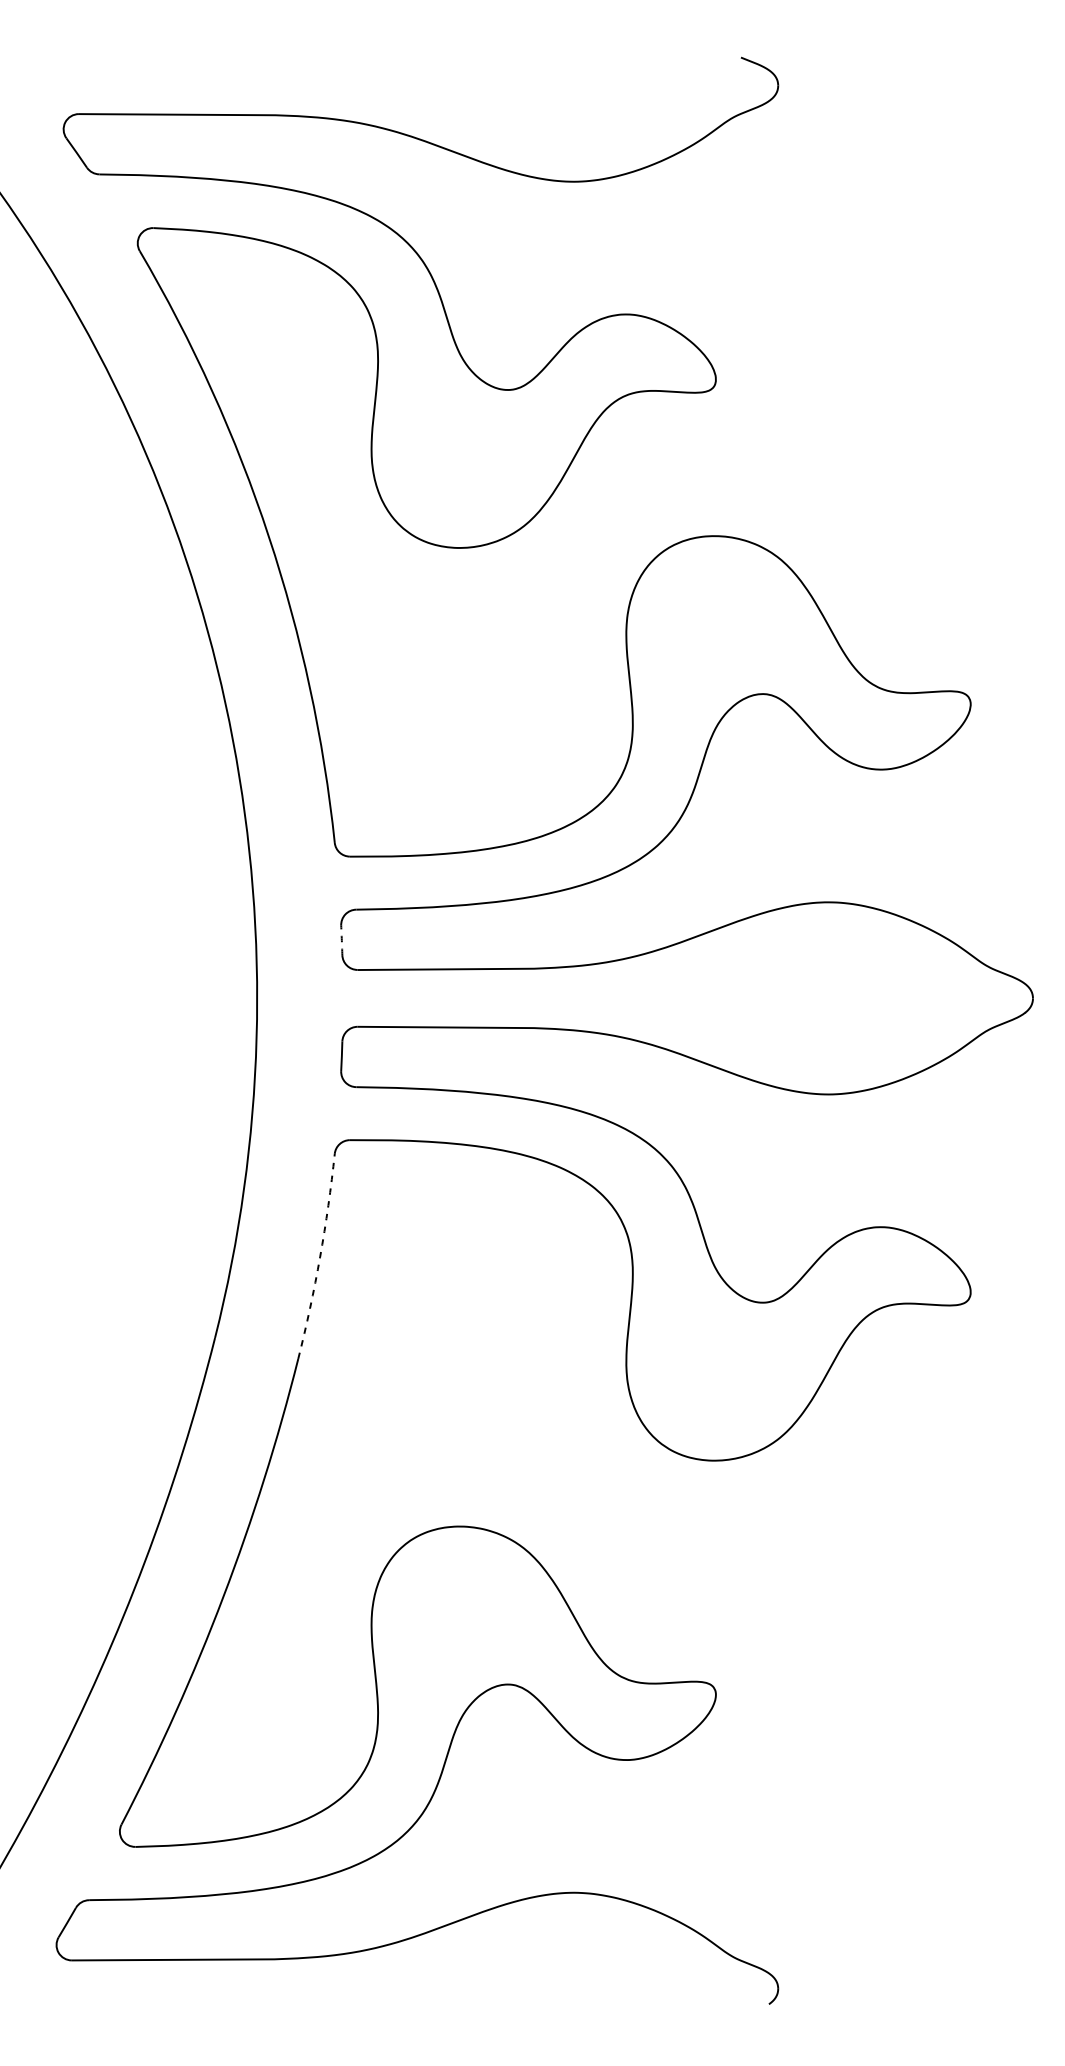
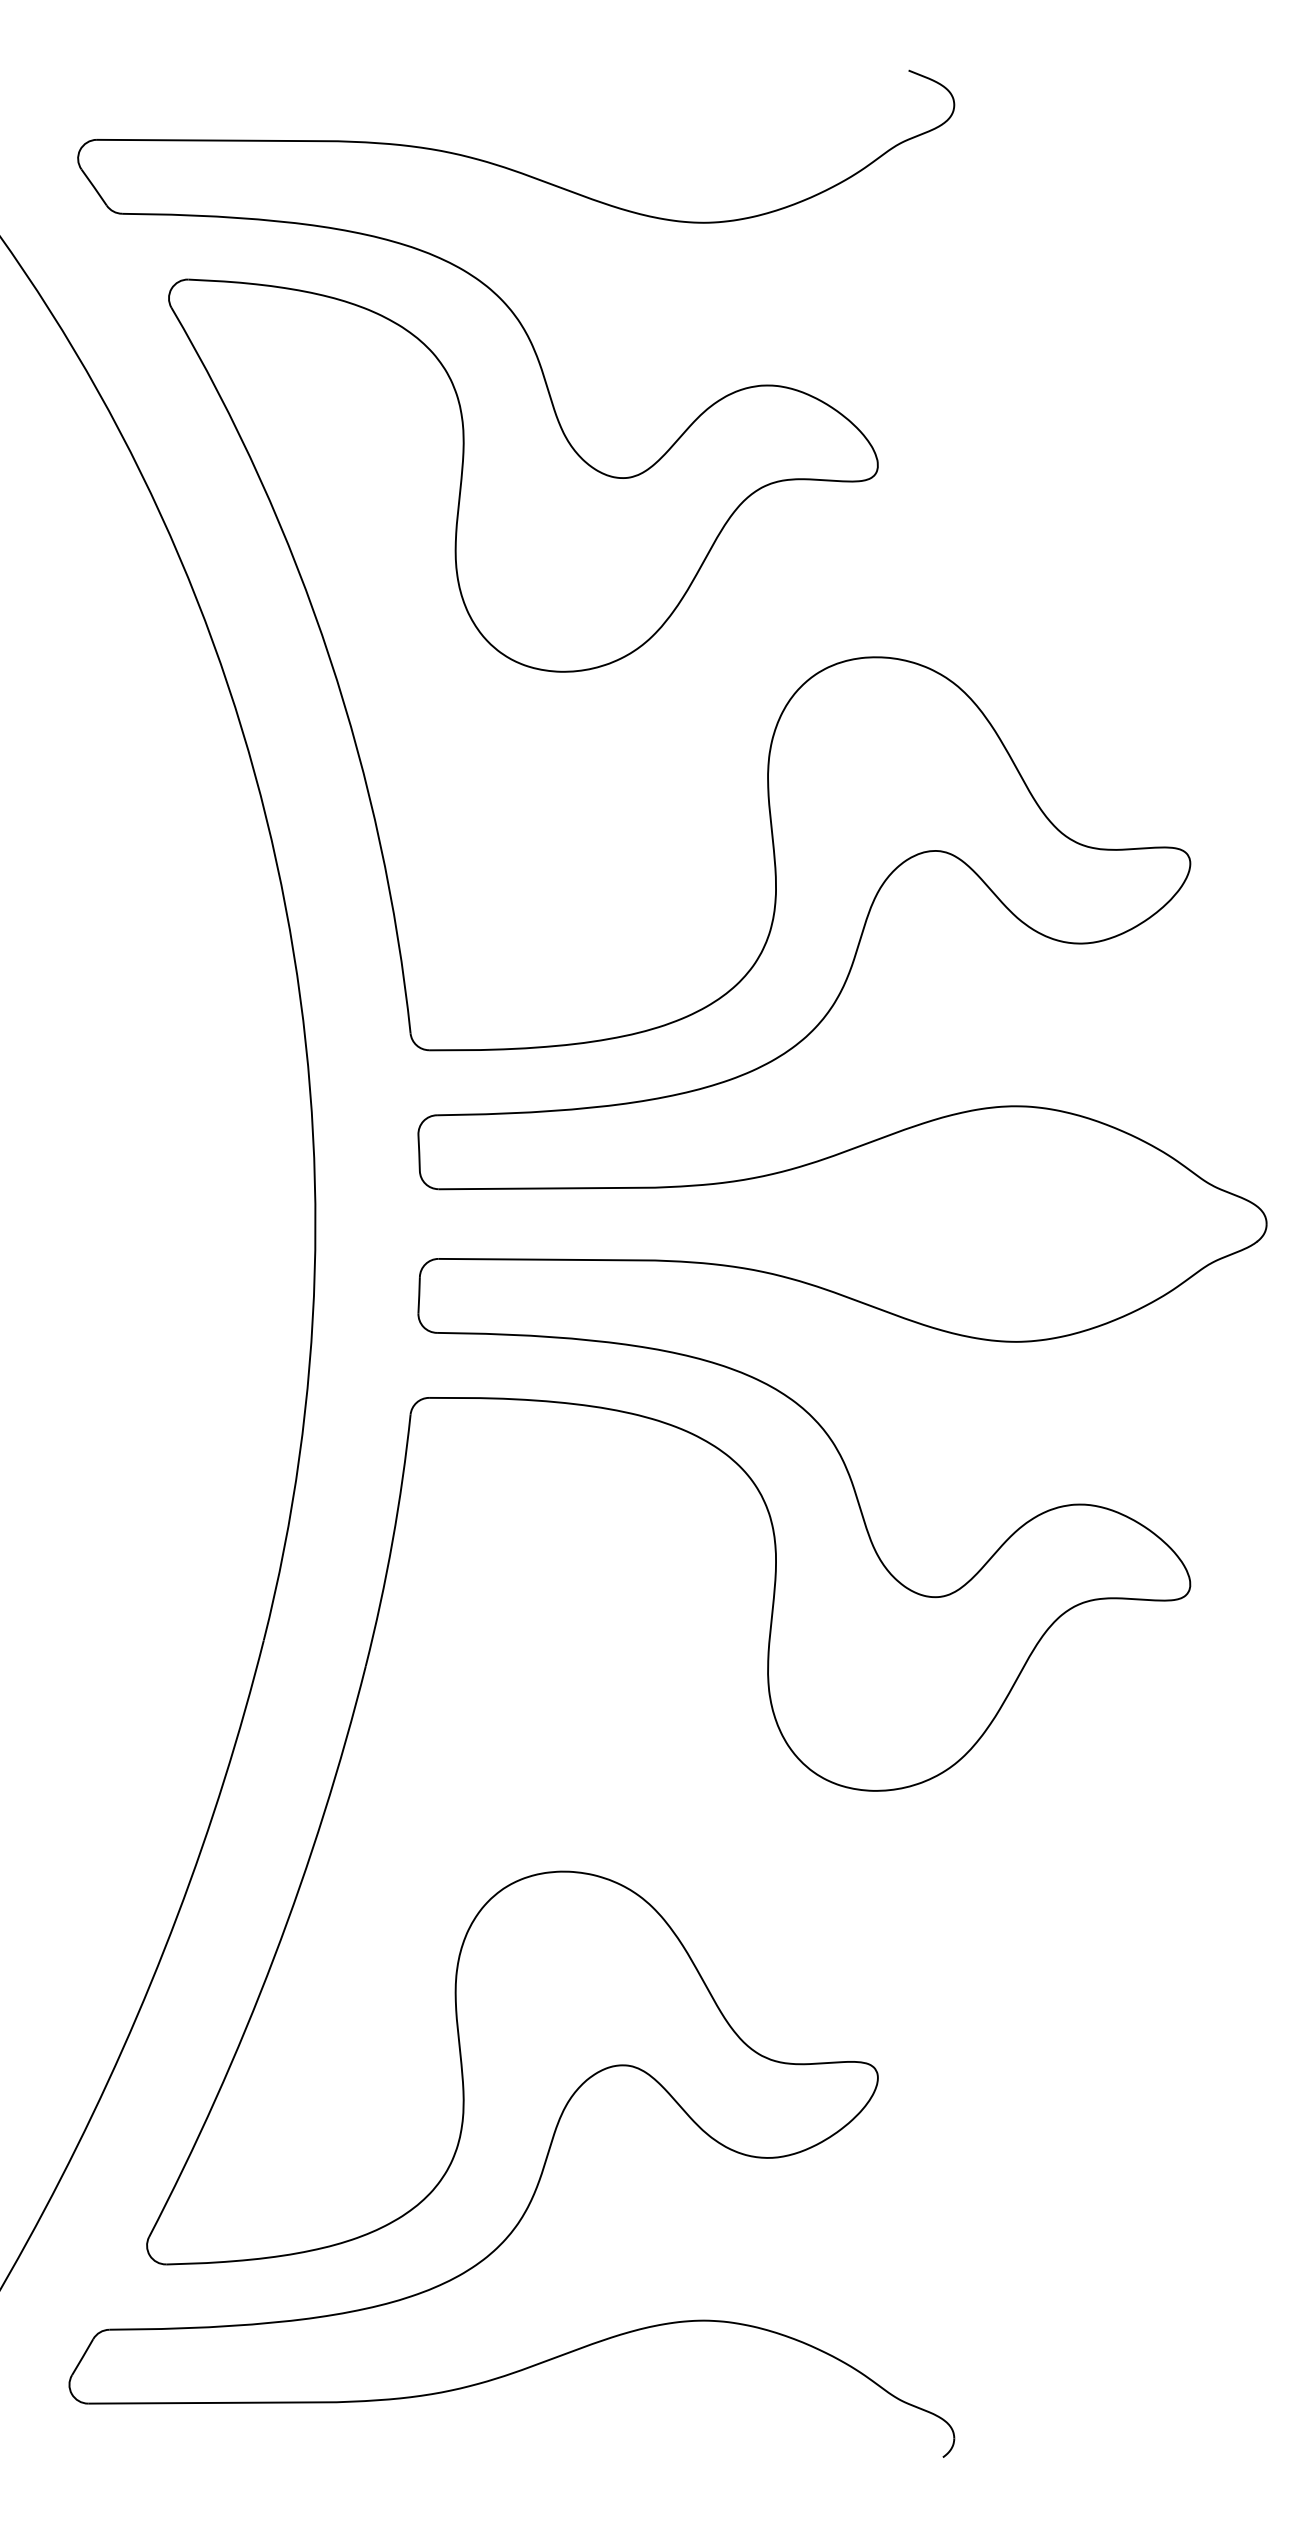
arc: (342, 940) -> (419, 1152), dashed -> solid
arc: (320, 1257) -> (392, 1541), dashed -> solid

